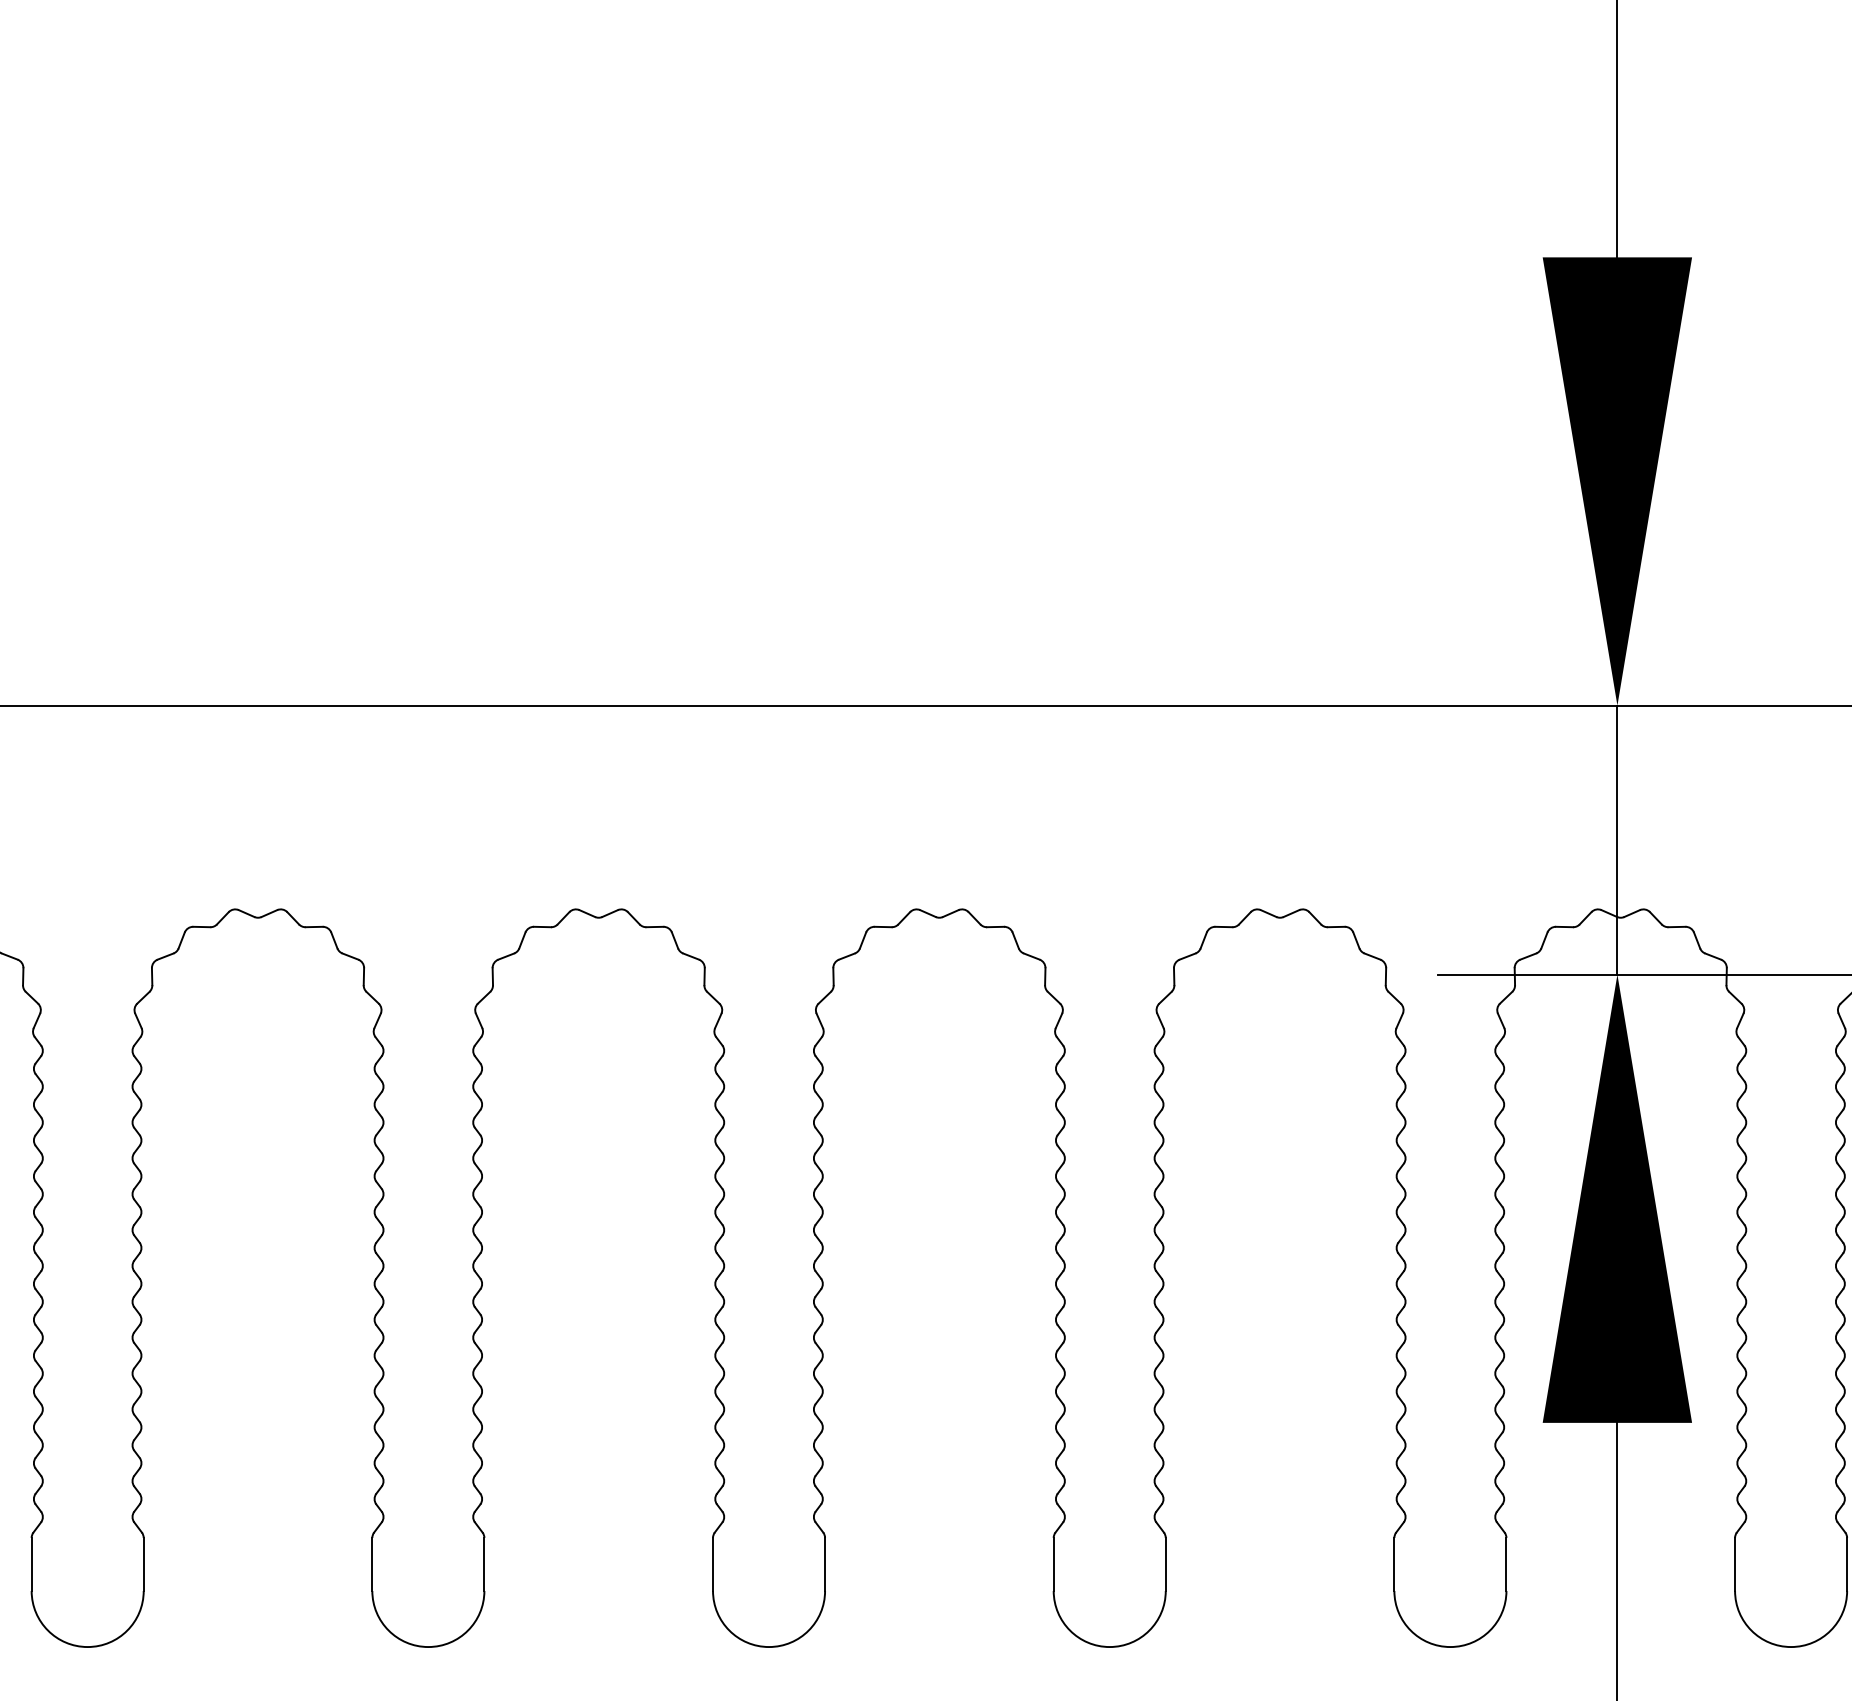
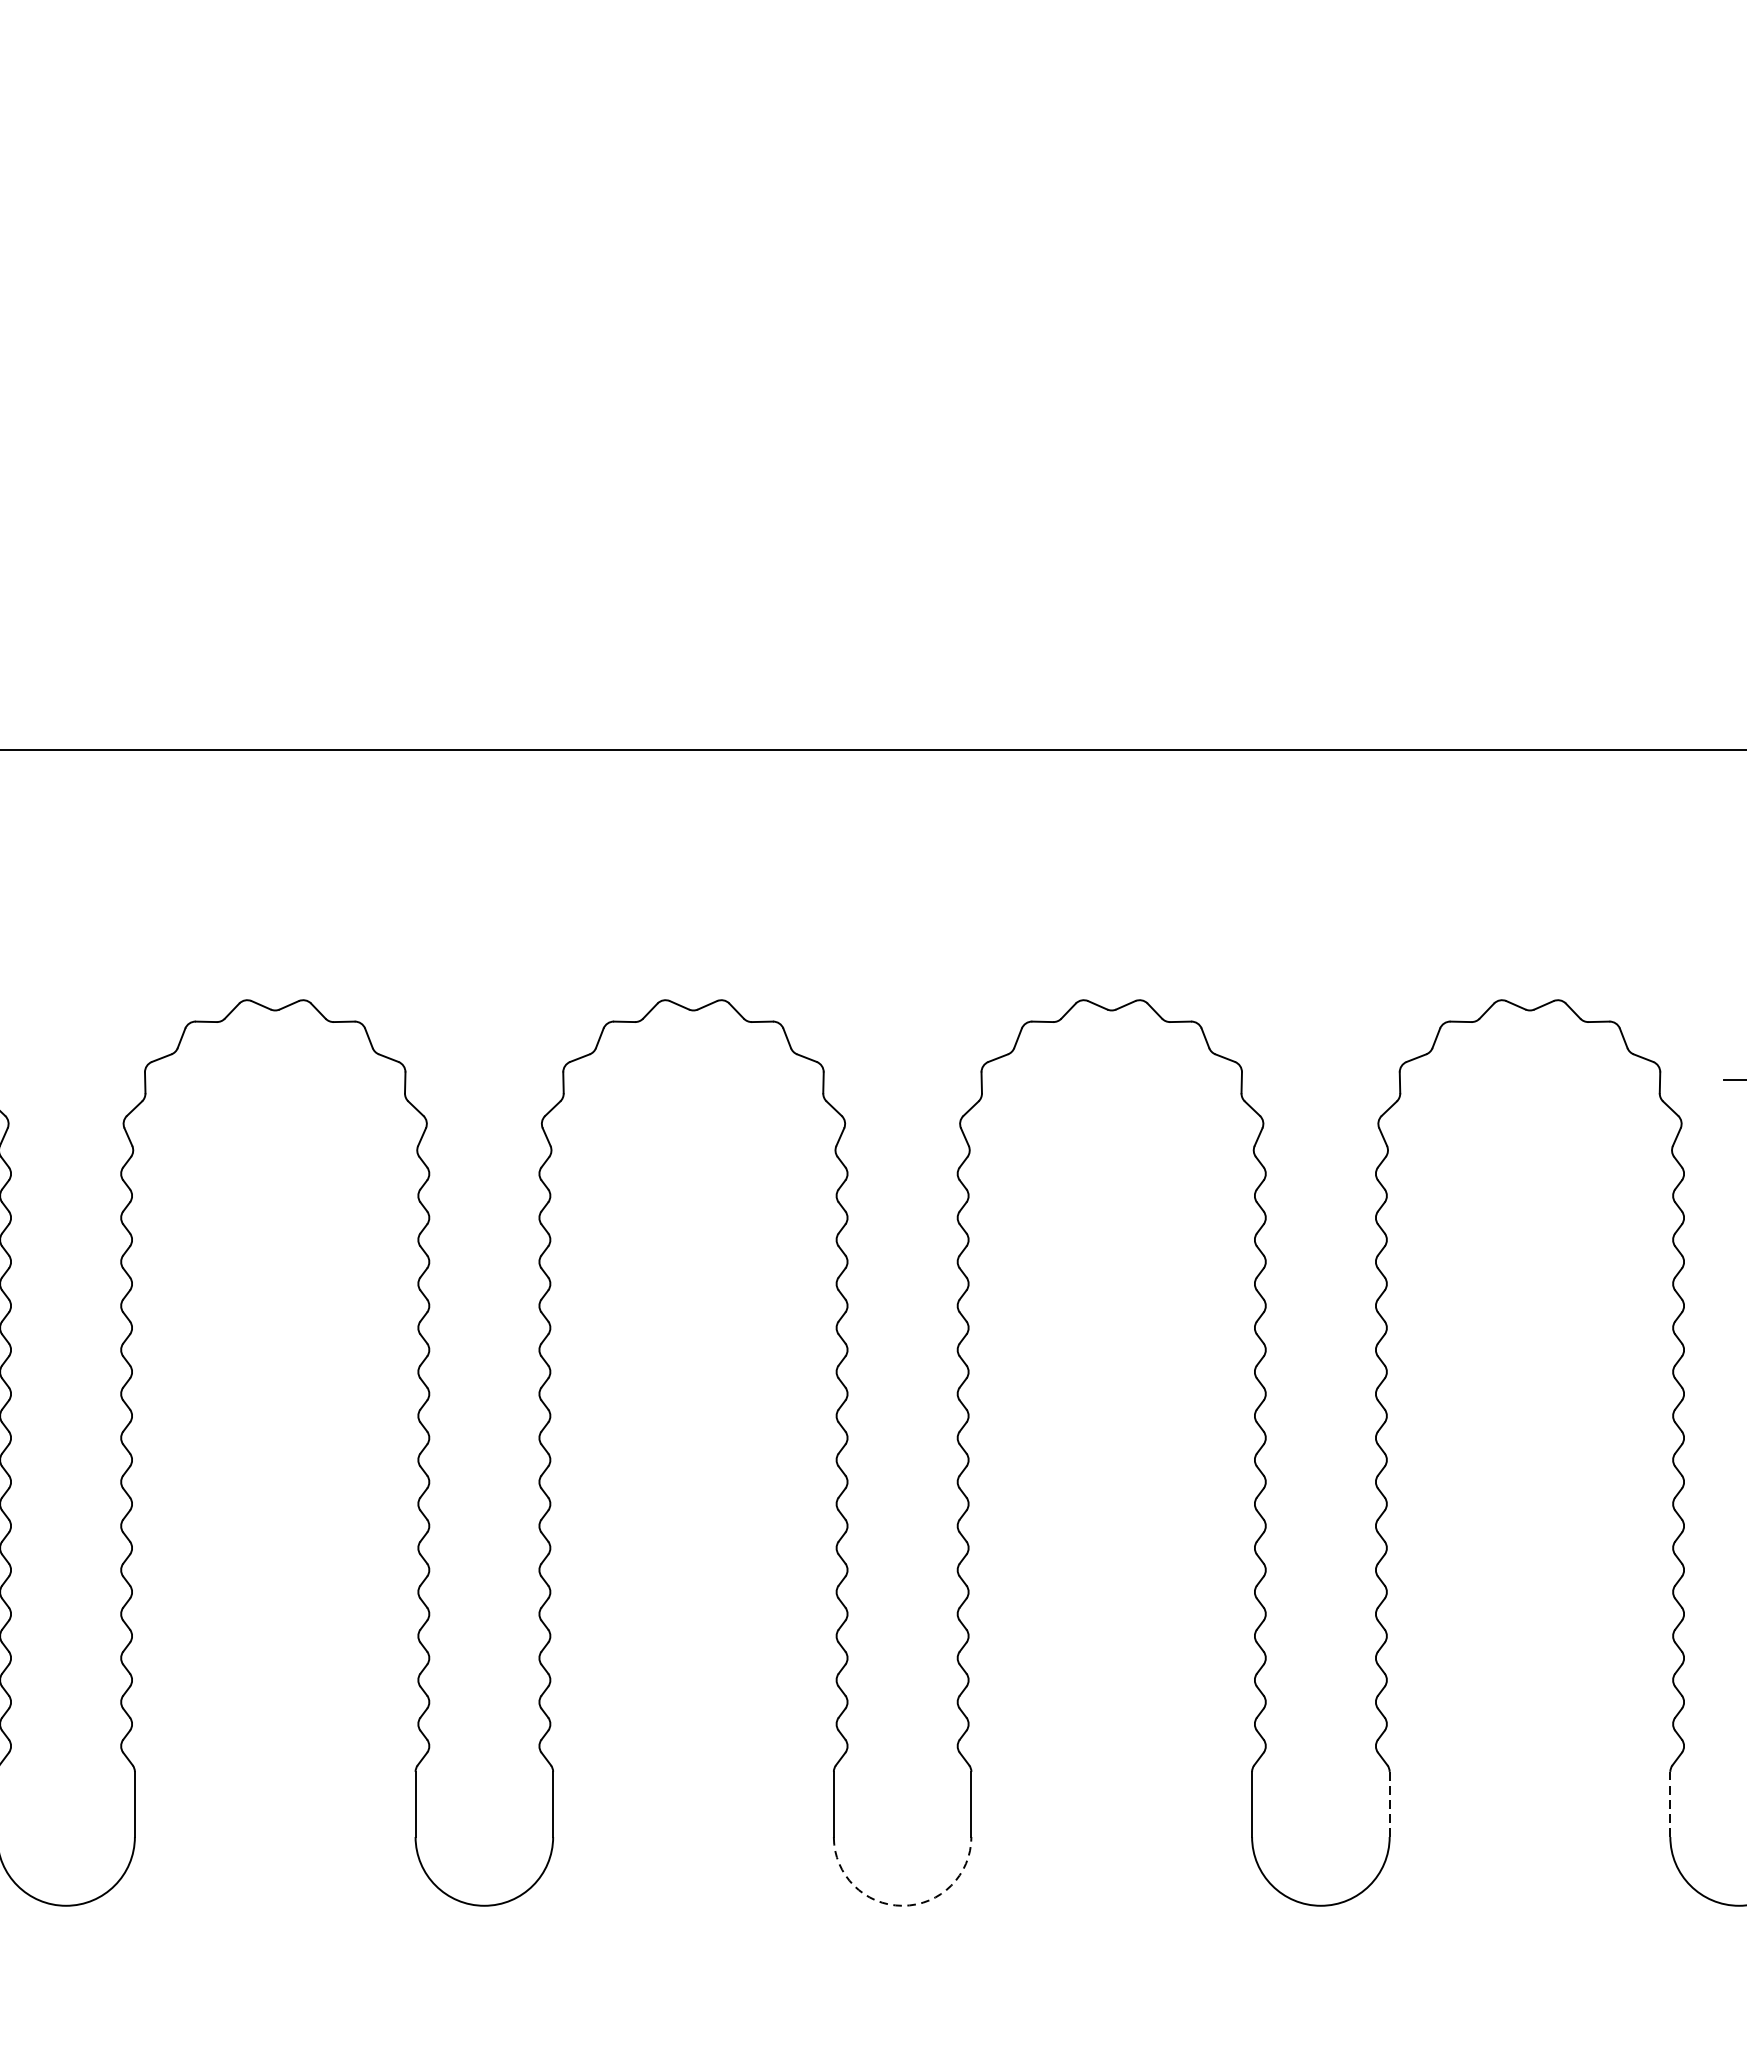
line: (1165, 1564) -> (1389, 1804), solid -> dashed
line: (1394, 1564) -> (1670, 1804), solid -> dashed
arc: (769, 1647) -> (903, 1906), solid -> dashed

